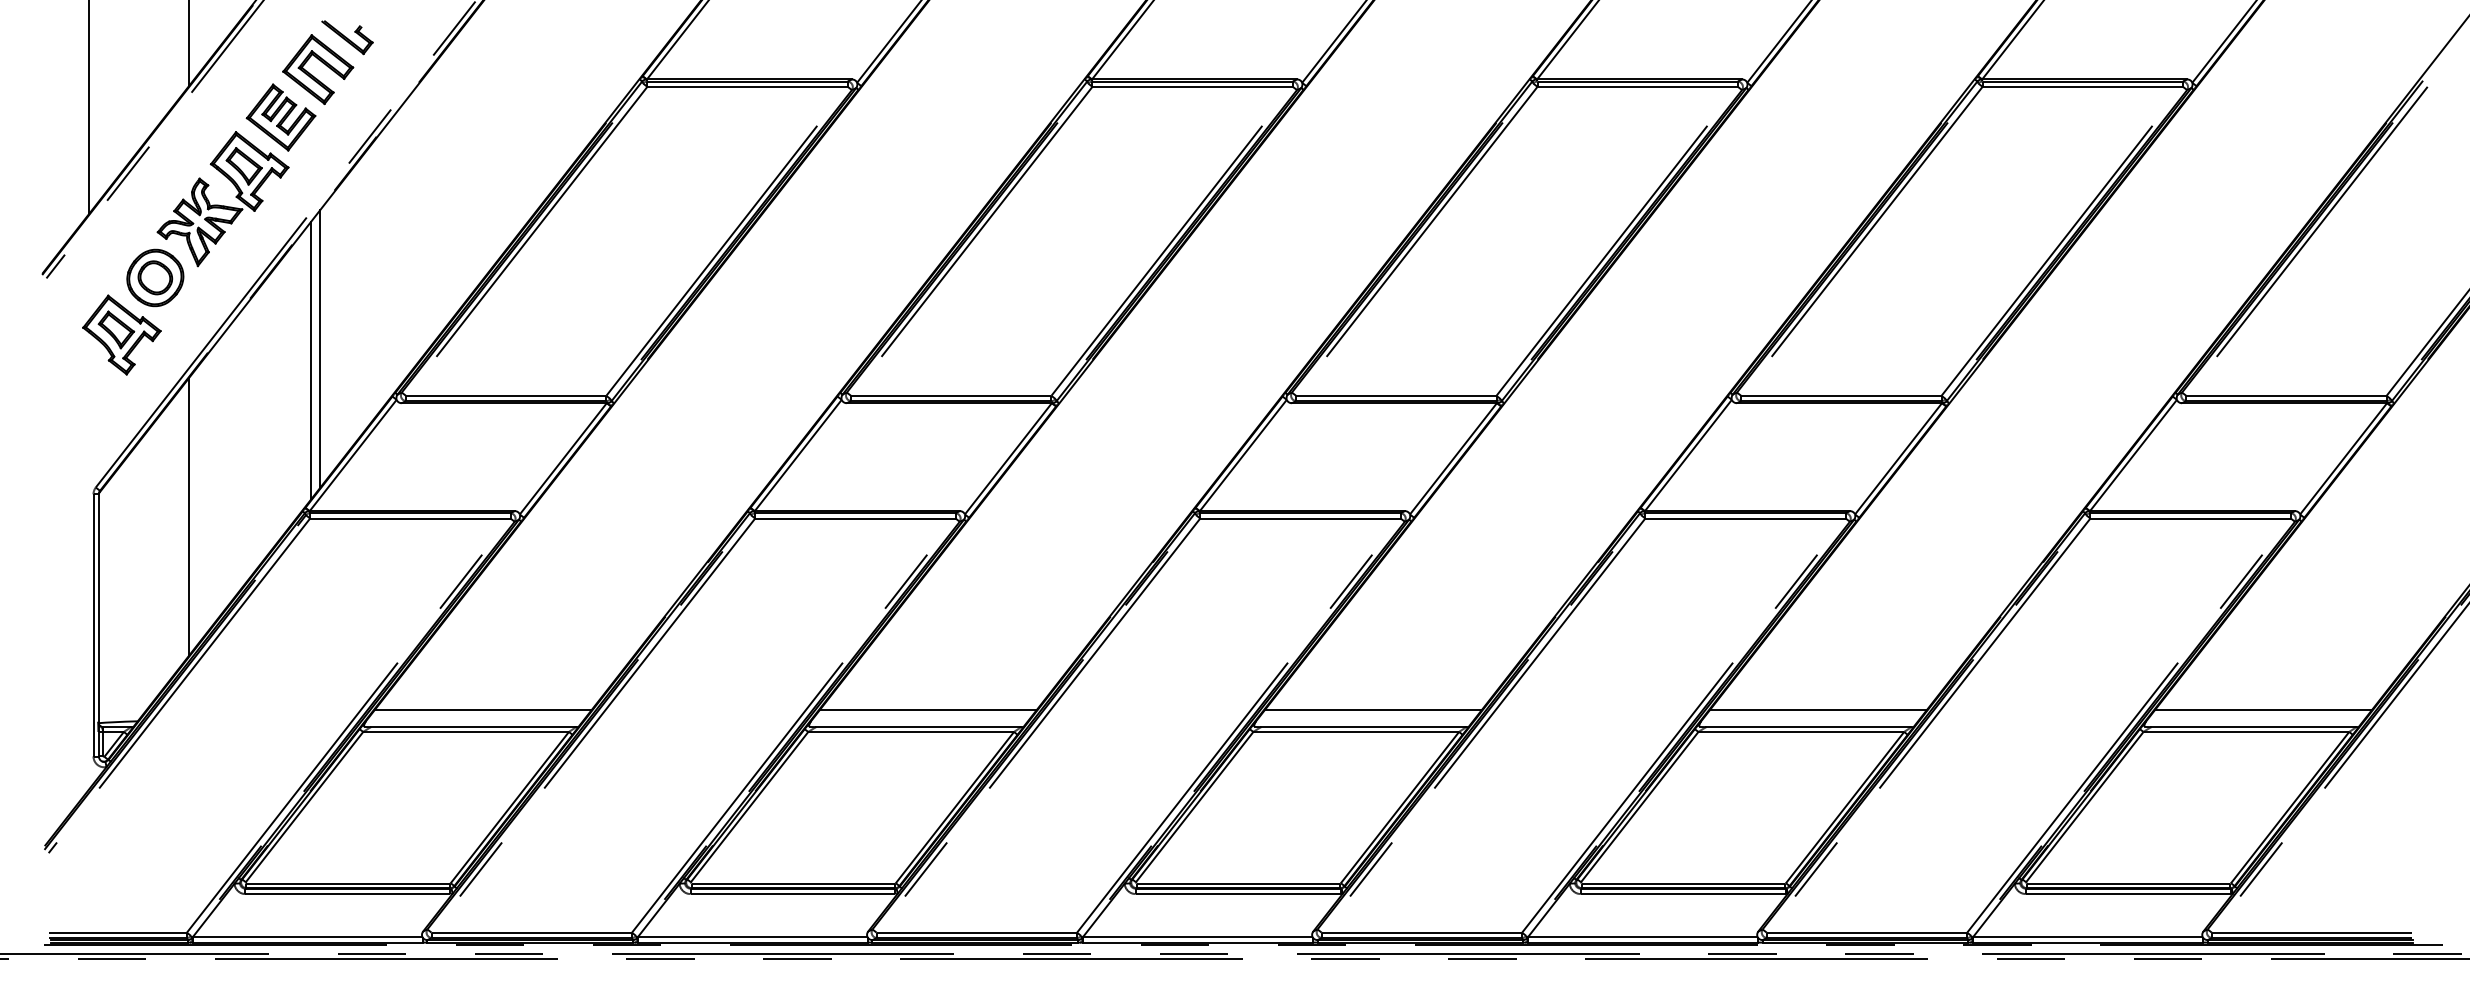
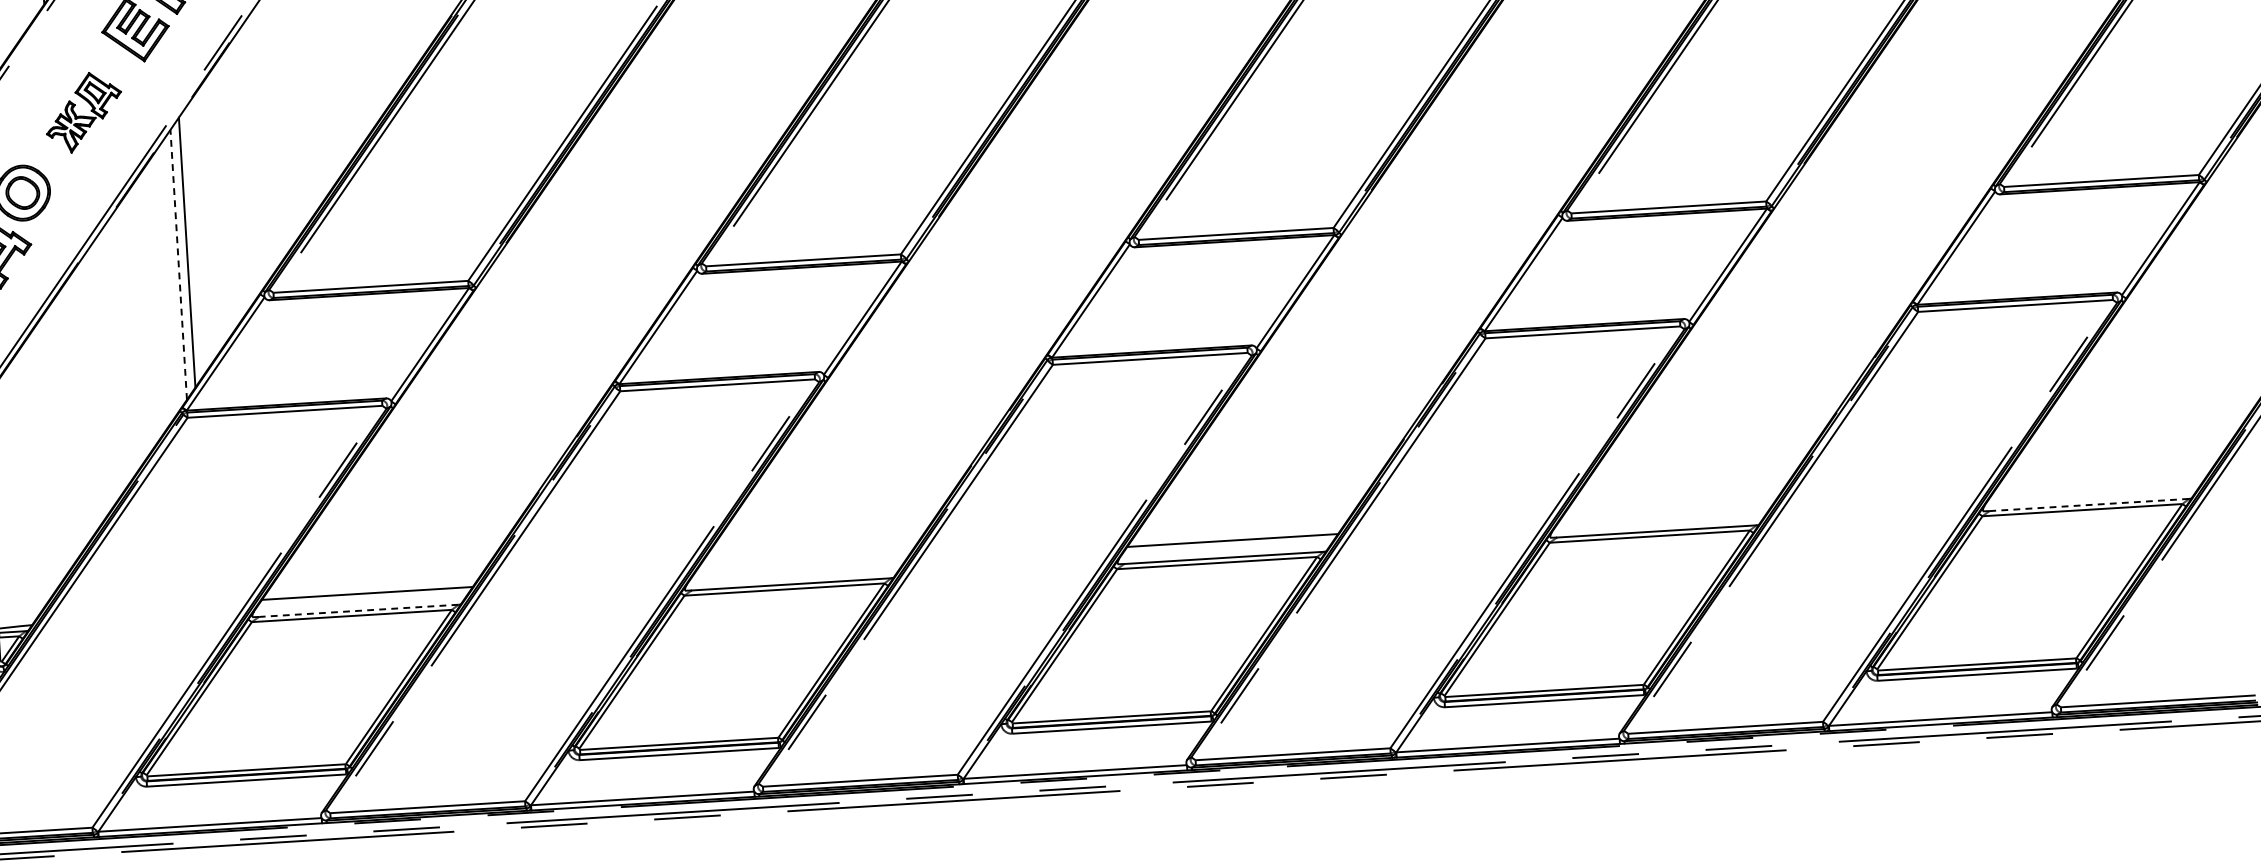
part: (222, 199) -> (83, 112), size x0.6
line: (310, 361) -> (178, 265), solid -> dashed
line: (189, 516) -> (70, 422), removed
line: (927, 709) -> (799, 566), removed
line: (1818, 709) -> (1665, 513), removed
line: (2263, 709) -> (2097, 487), removed
line: (472, 727) -> (357, 611), solid -> dashed
line: (2253, 727) -> (2089, 505), solid -> dashed

